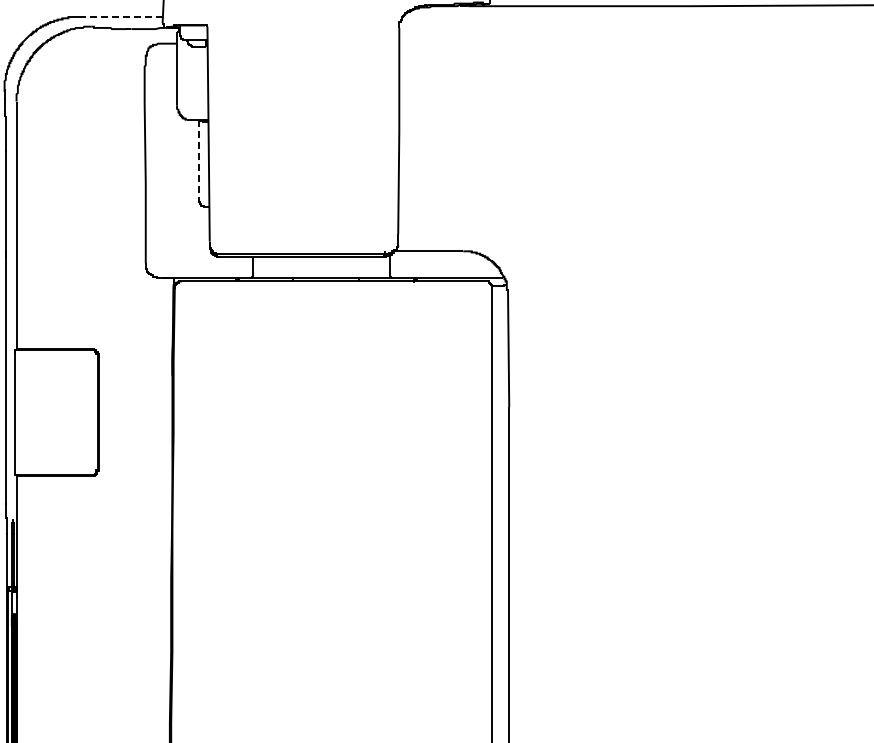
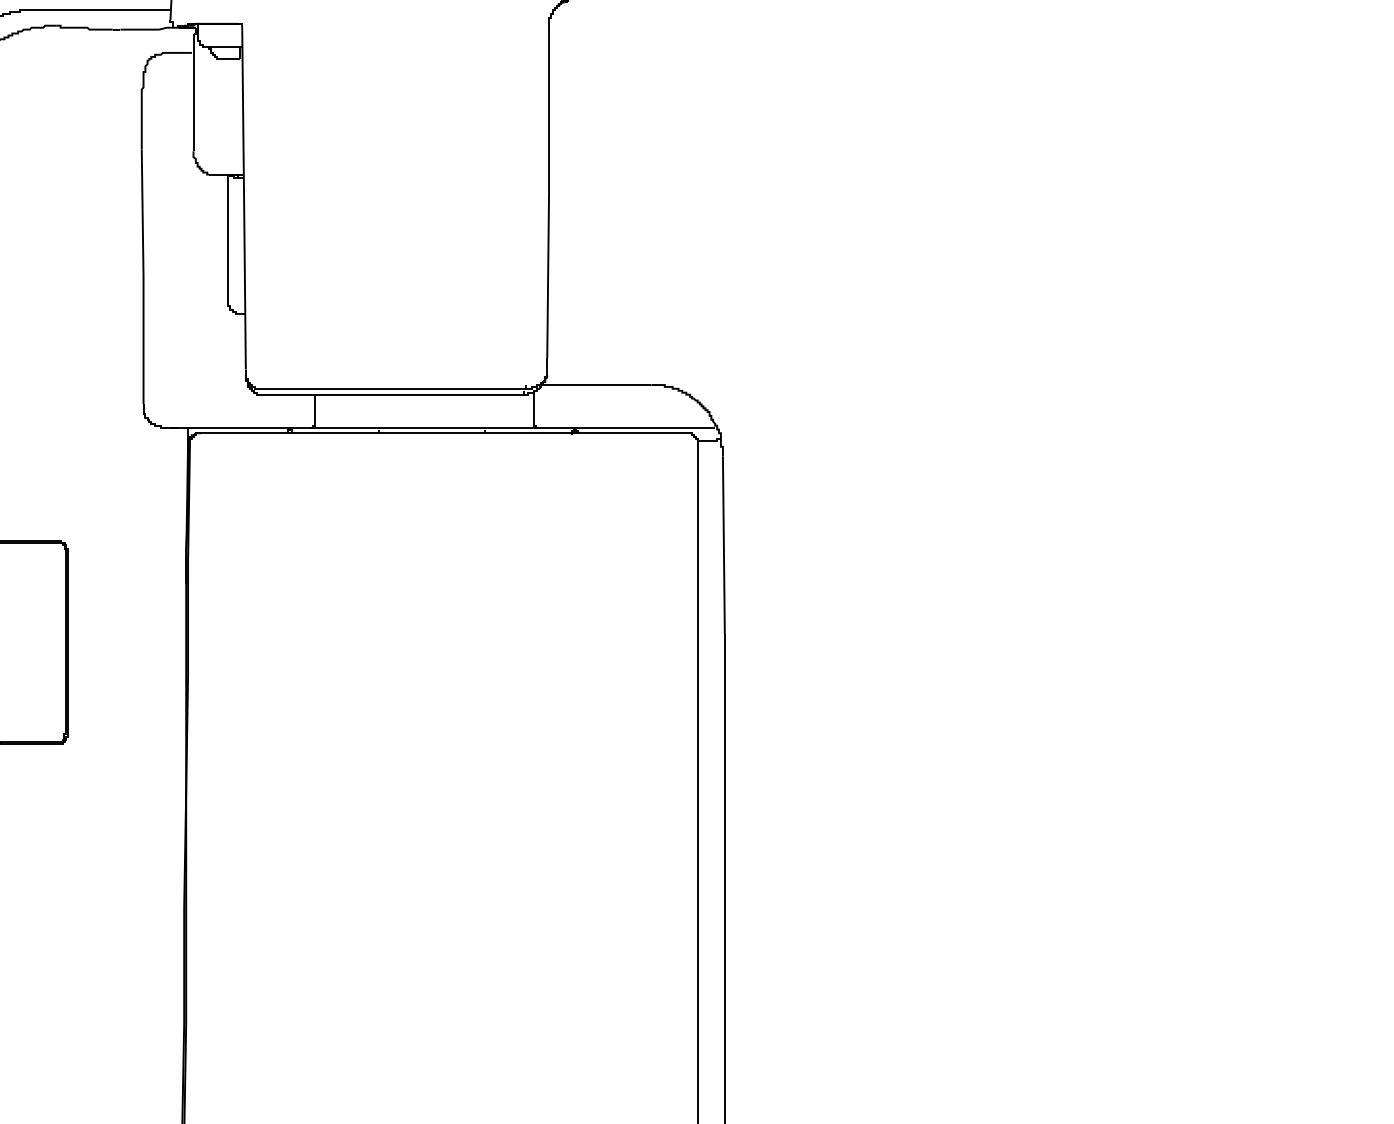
line: (120, 17) -> (103, 11), dashed -> solid
line: (198, 159) -> (227, 238), dashed -> solid

